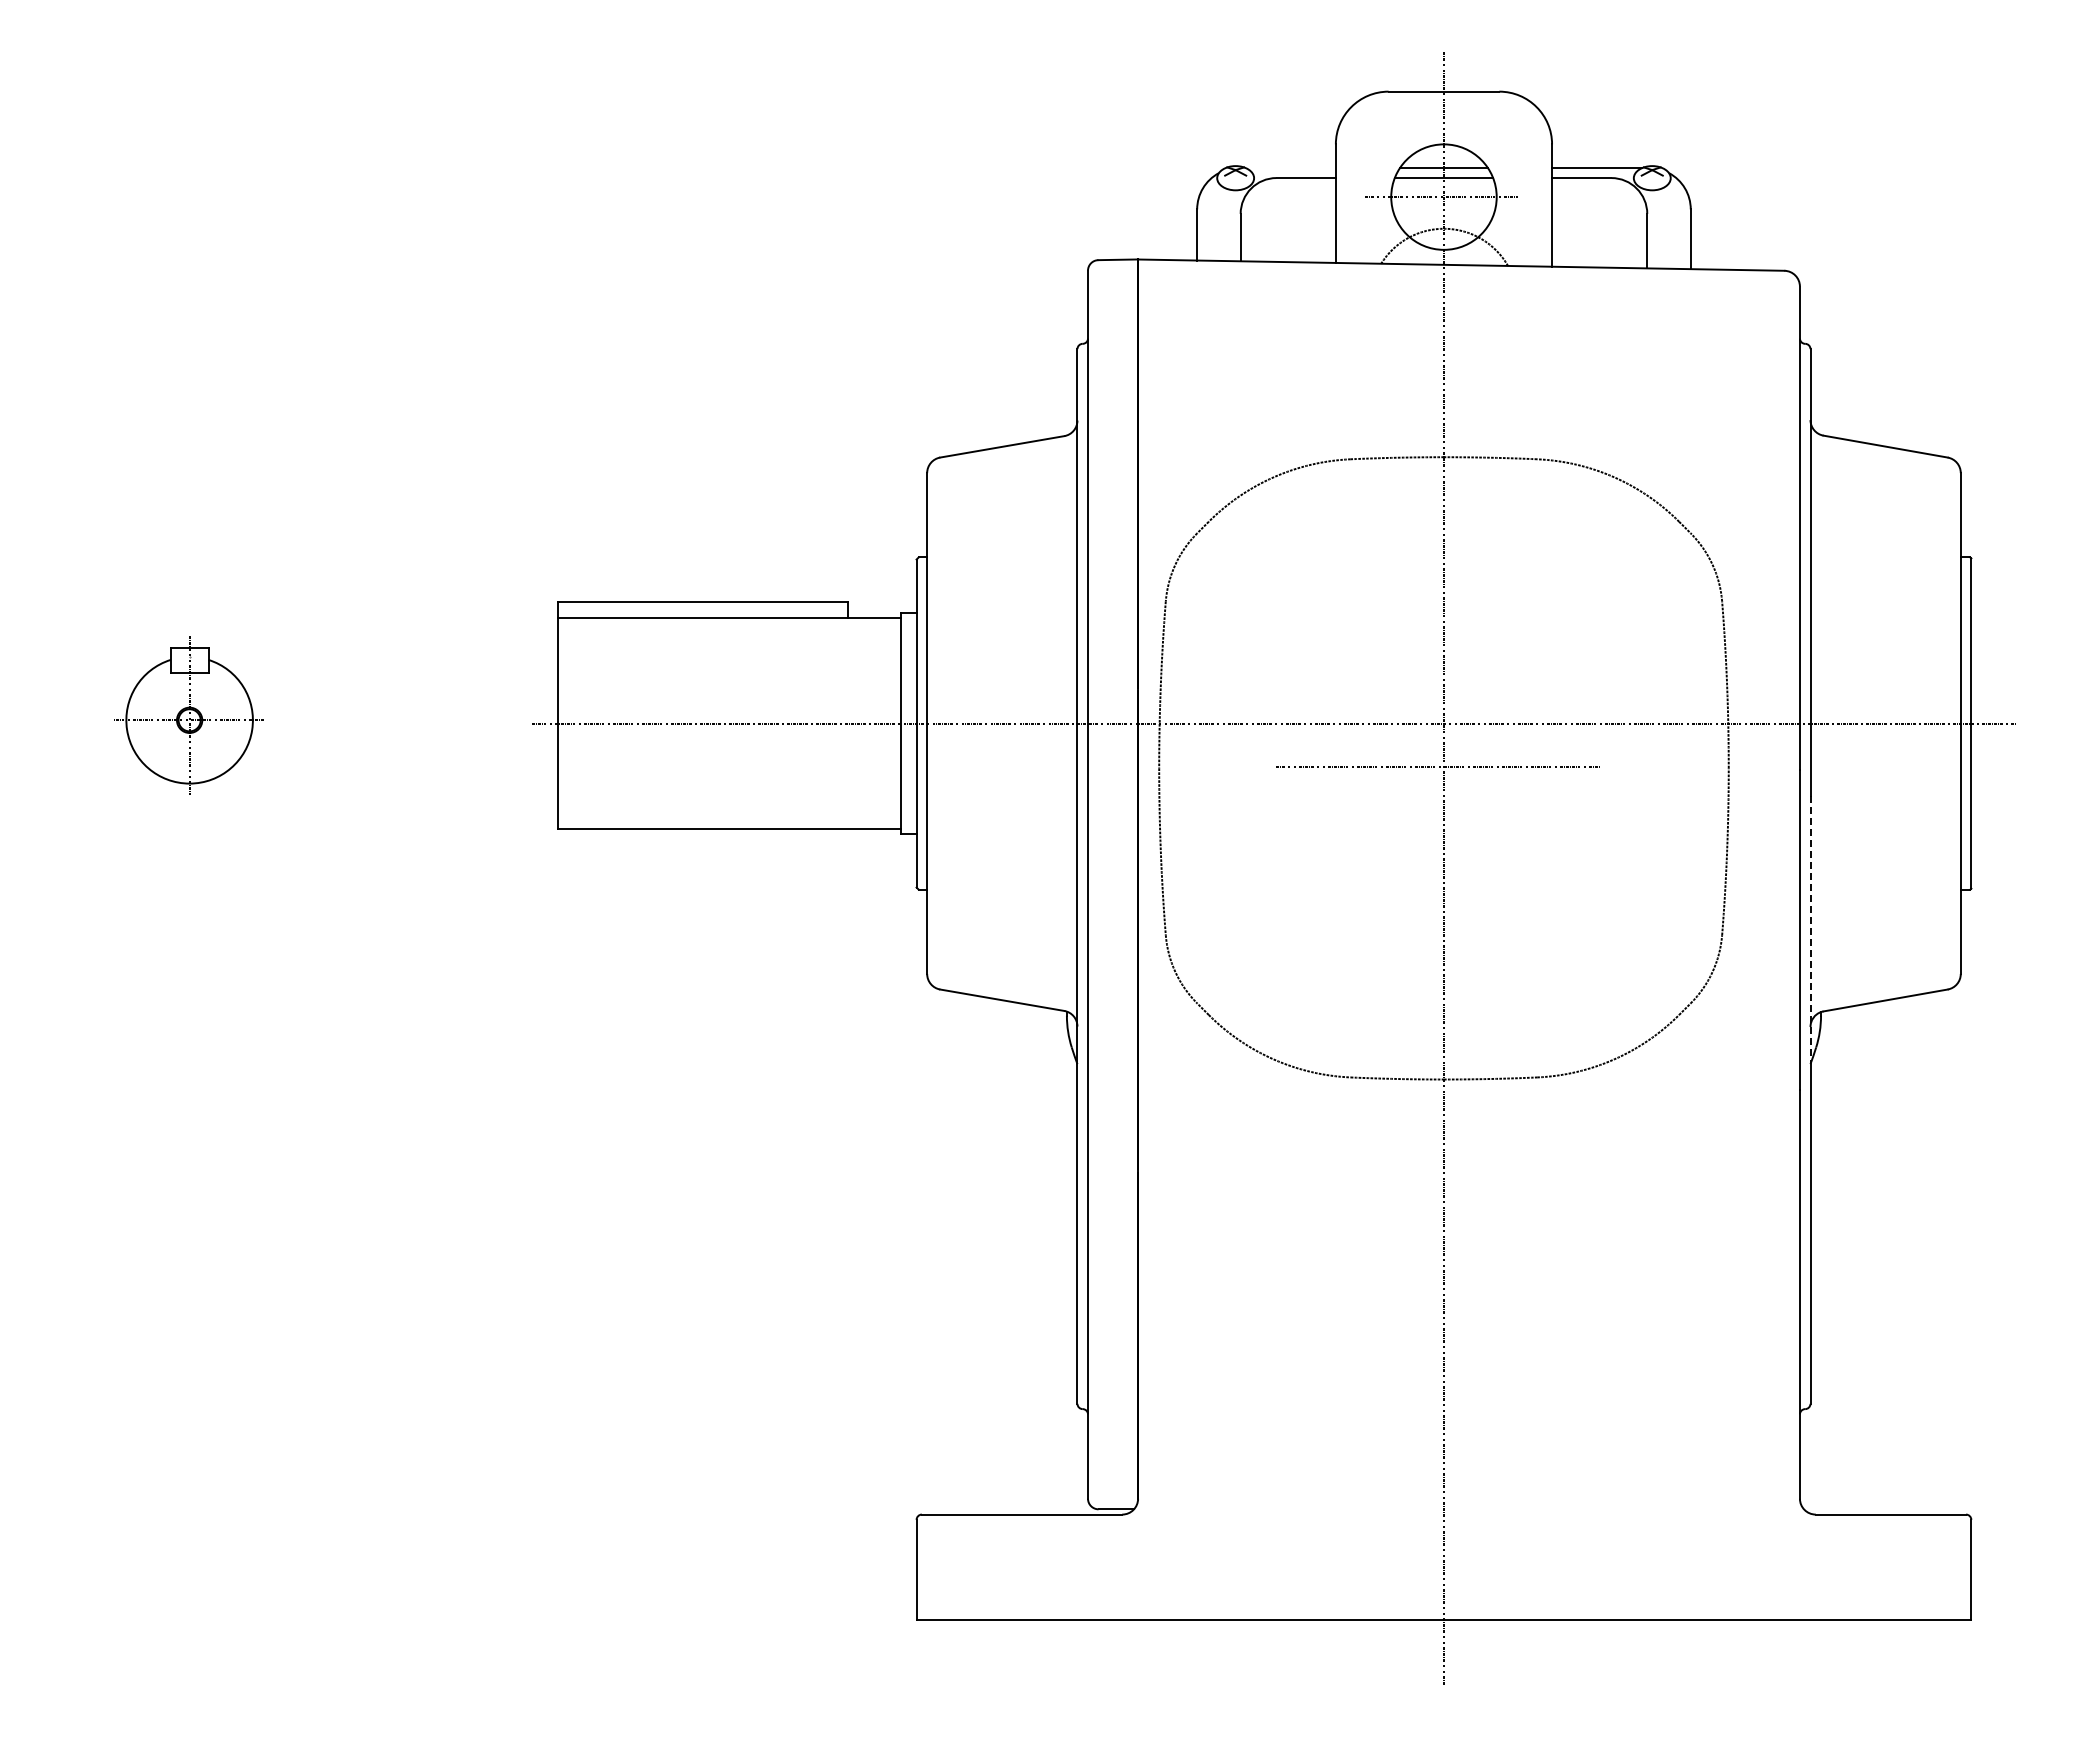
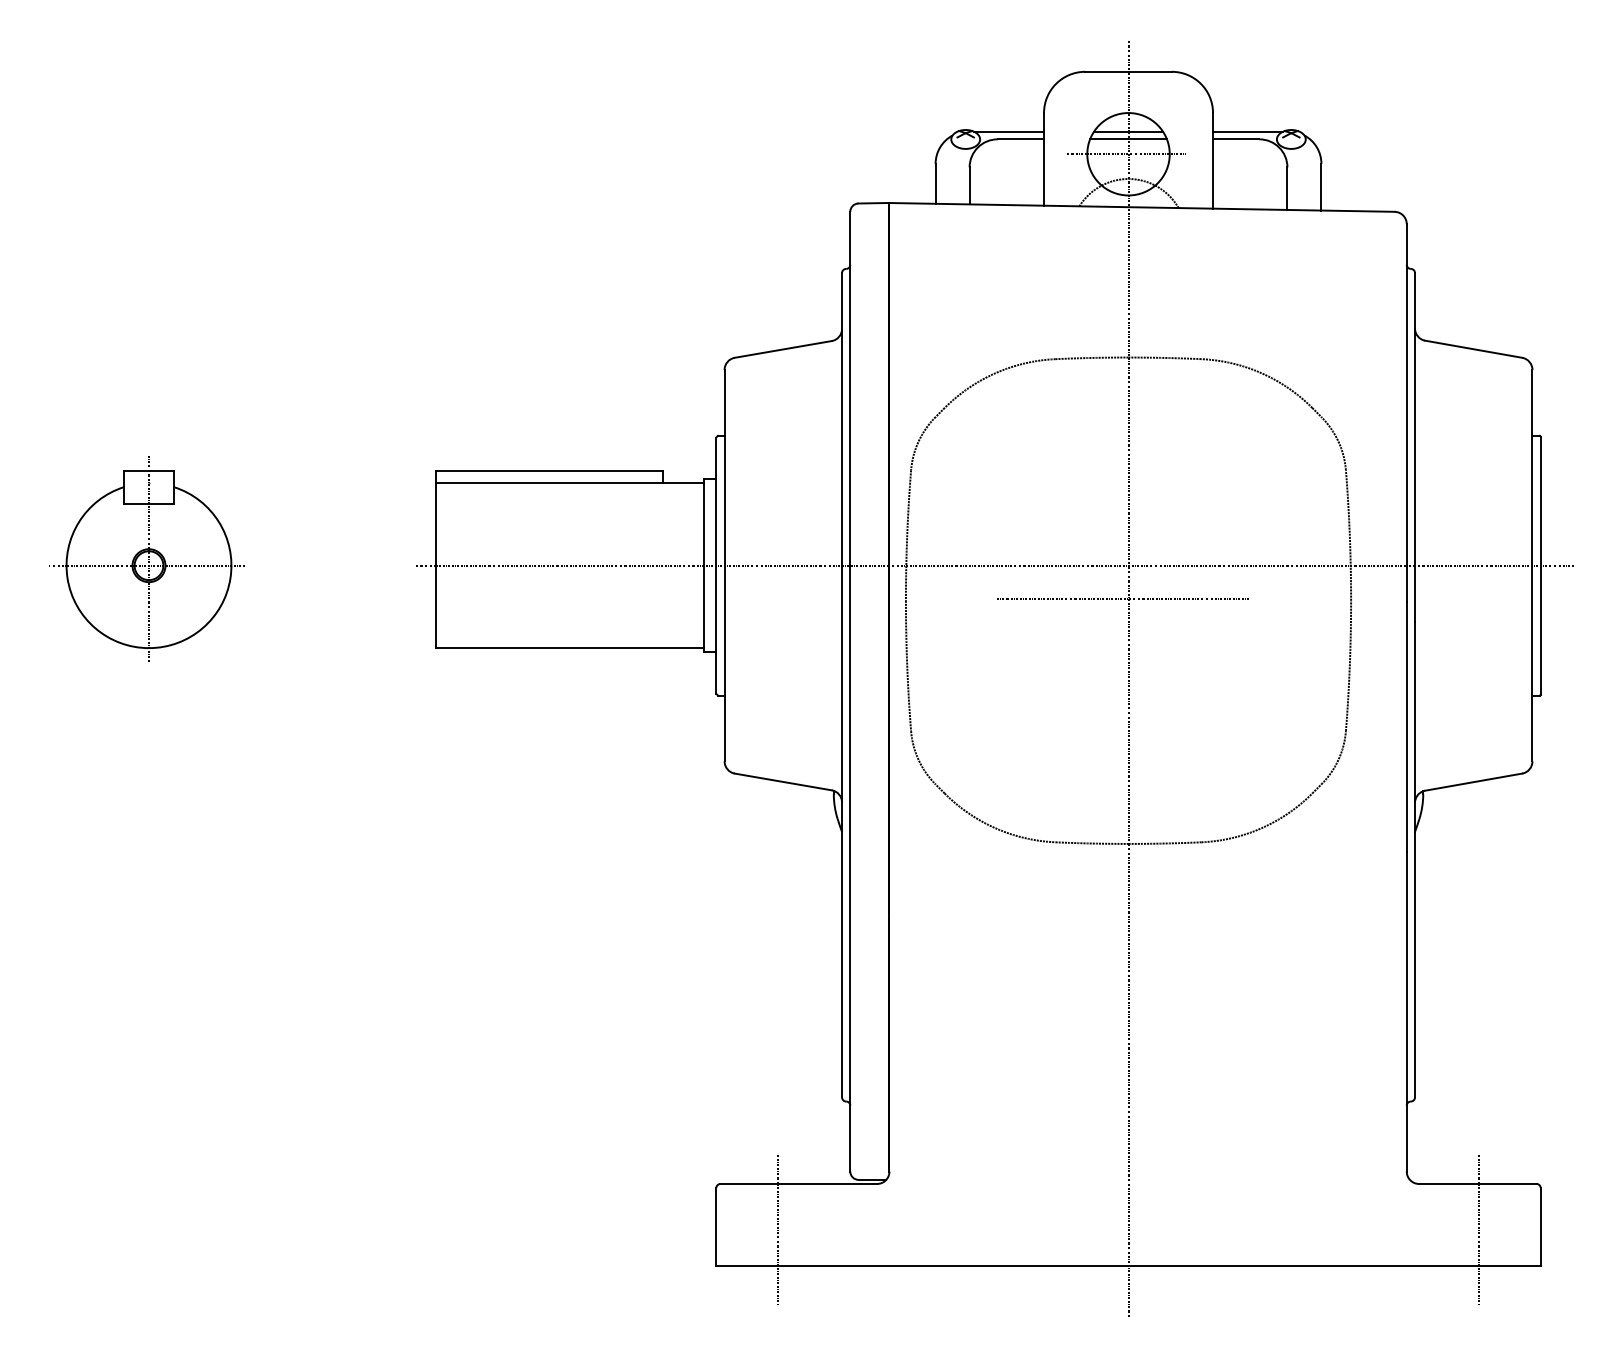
line: (1290, 168) -> (1008, 131), added
part: (187, 715) -> (146, 559), size x1.67
line: (1810, 930) -> (1415, 727), dashed -> solid
line: (995, 1573) -> (778, 1230), added
line: (1892, 1573) -> (1479, 1230), added

